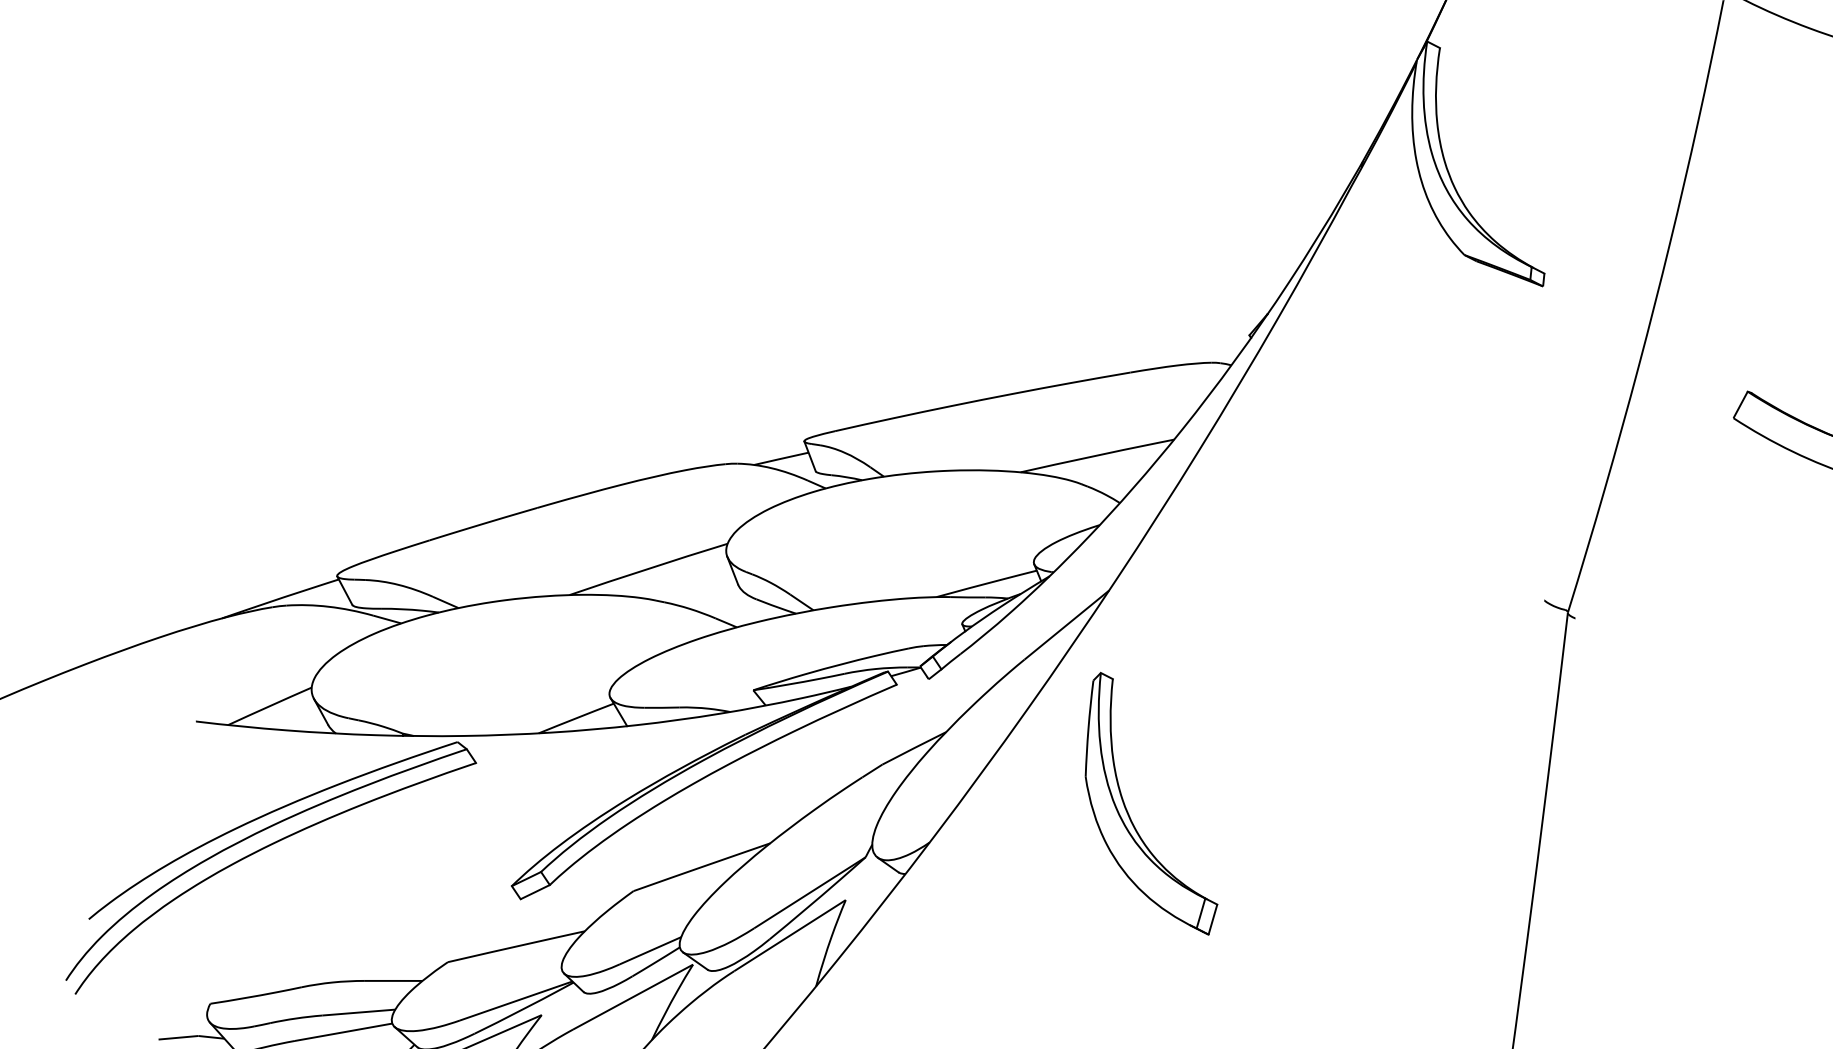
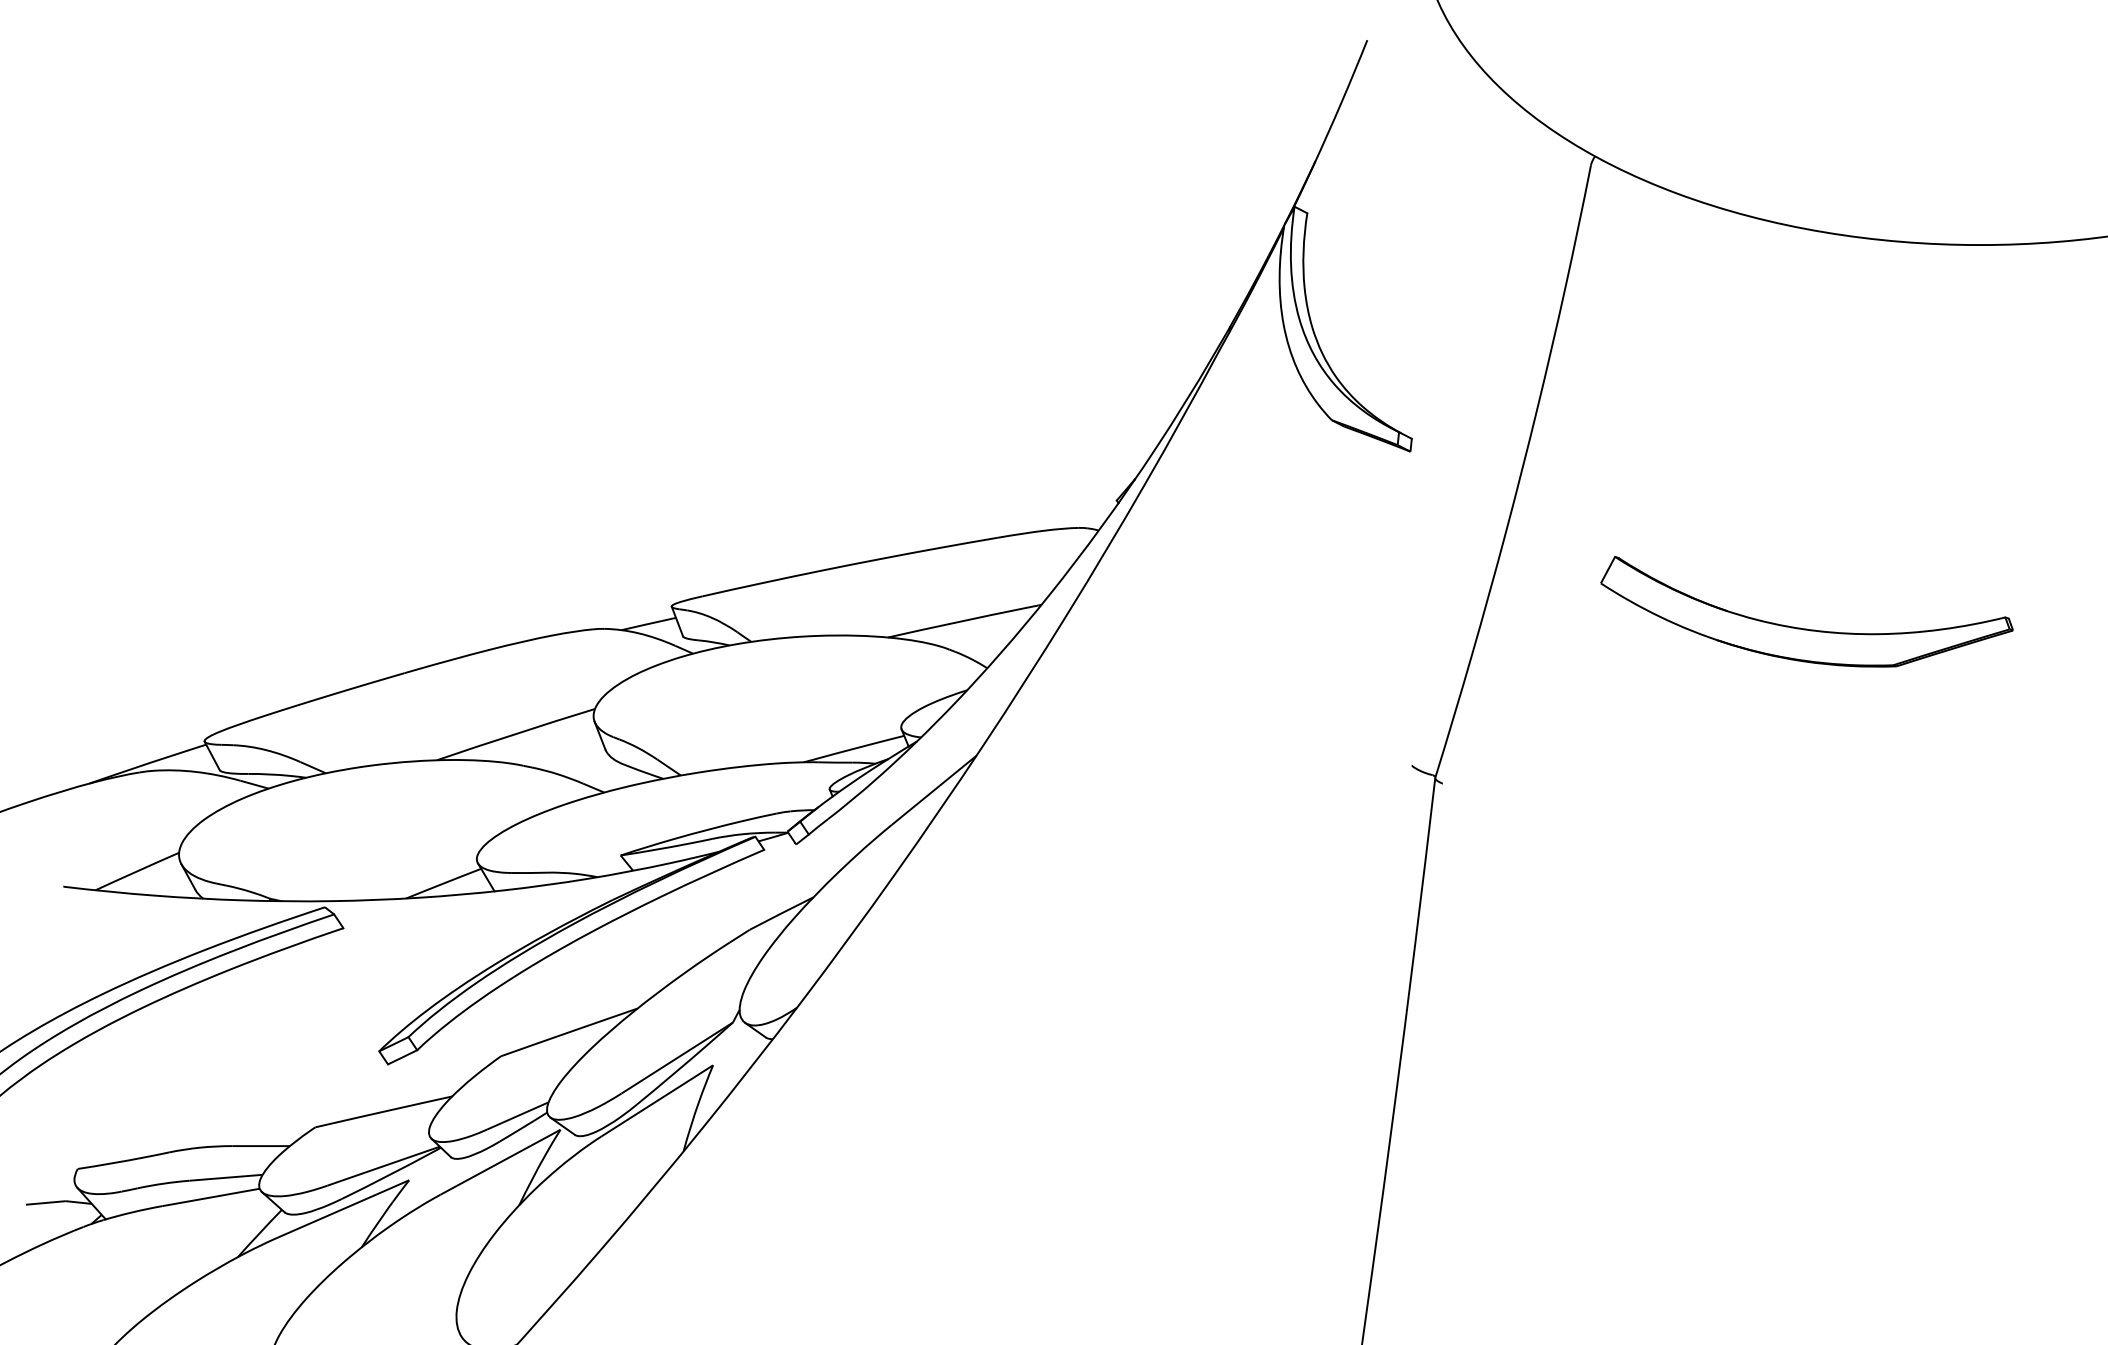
part: (1129, 813) -> (996, 978), removed

